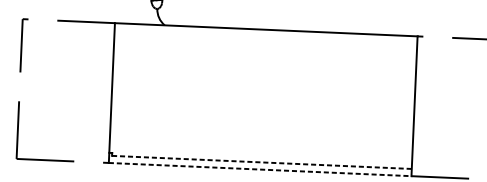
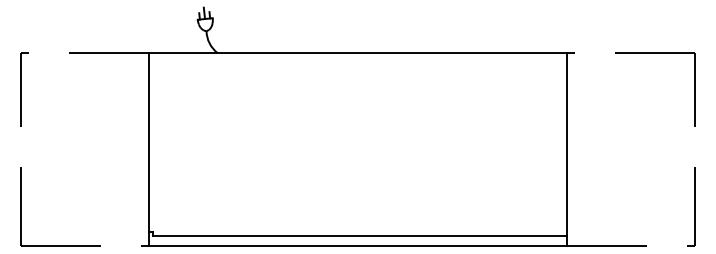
line: (262, 162) -> (360, 236), dashed -> solid
line: (260, 169) -> (358, 246), dashed -> solid

